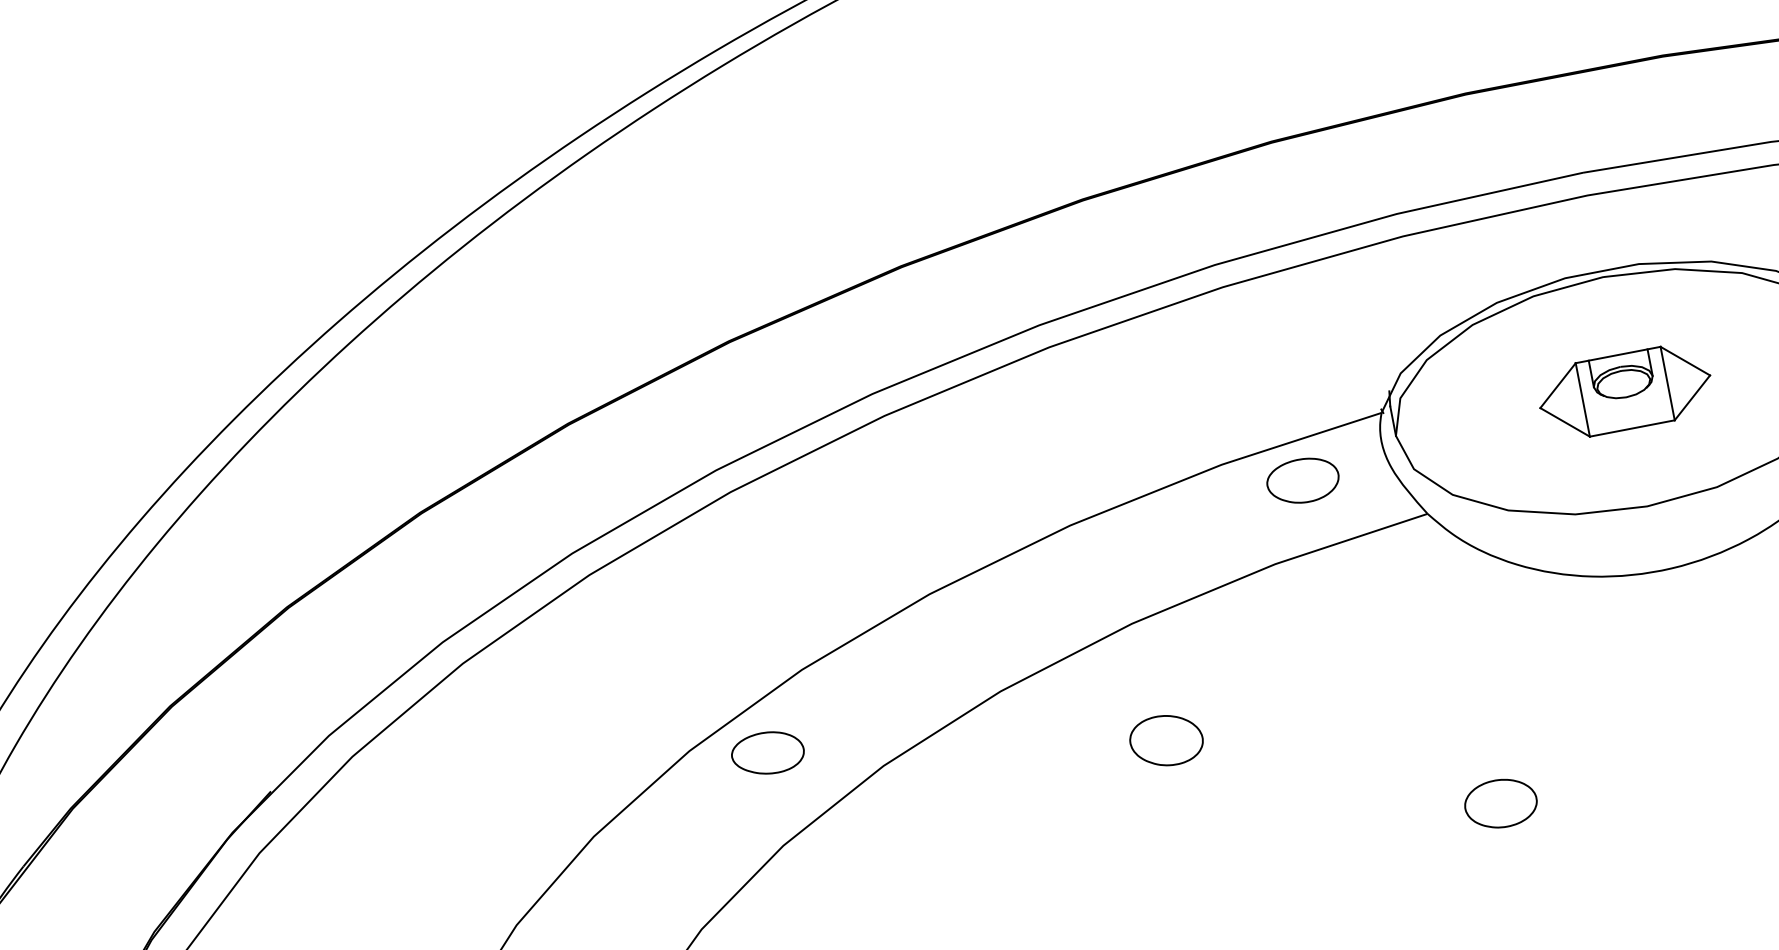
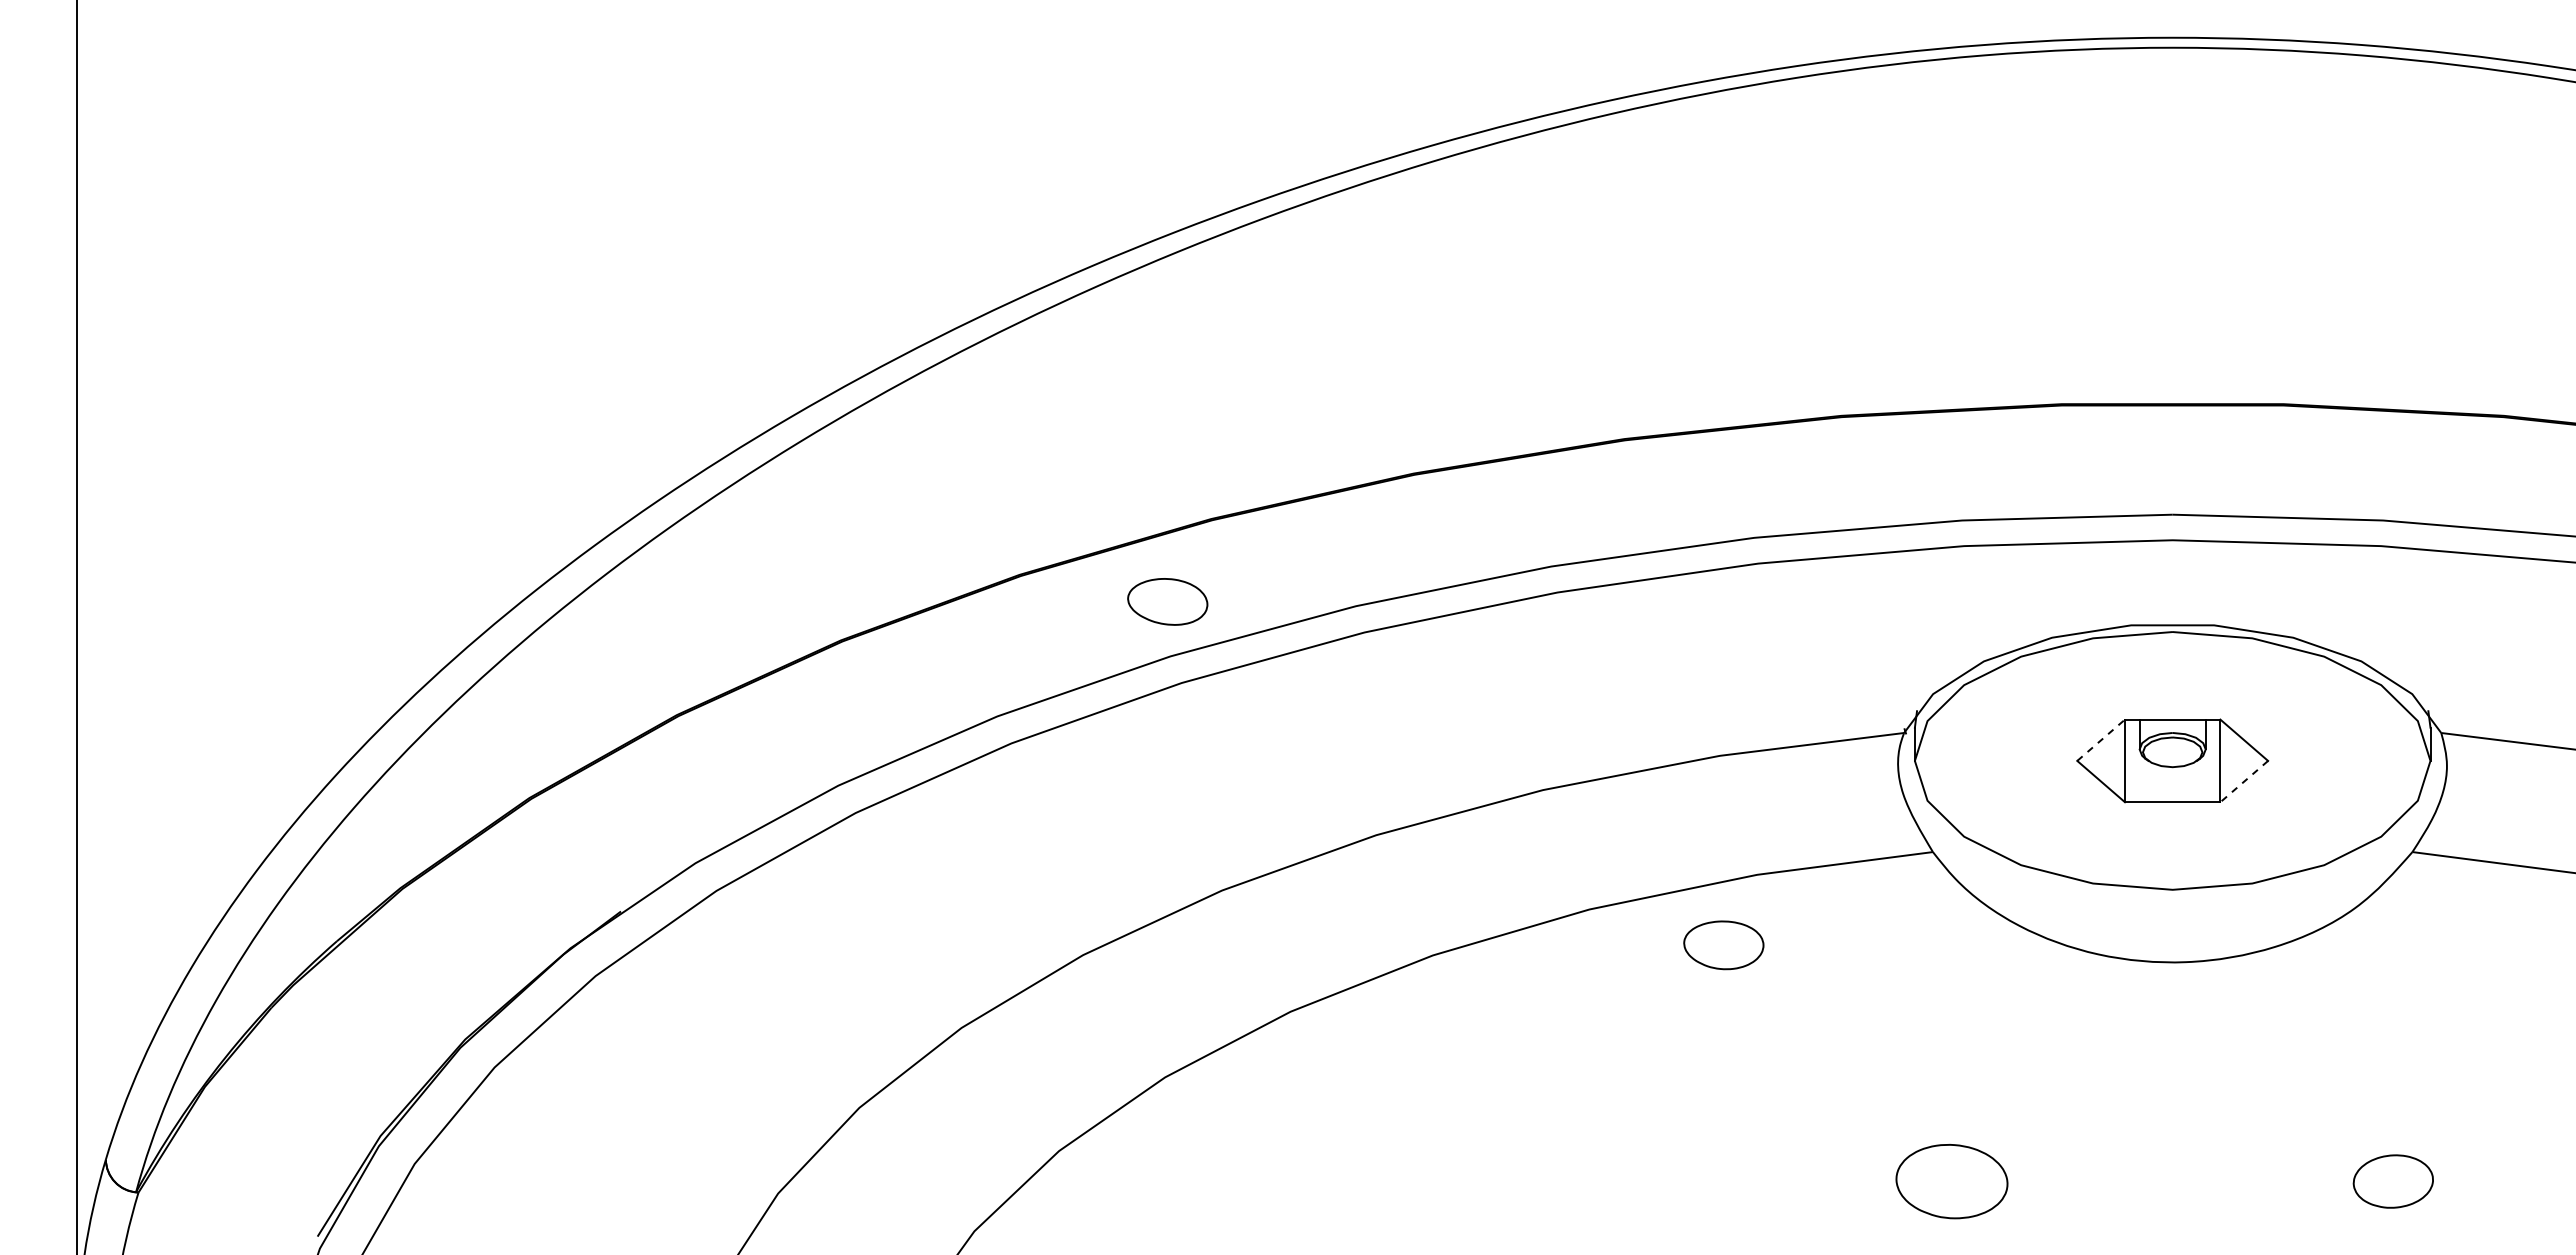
line: (1558, 385) -> (2101, 740), solid -> dashed
line: (1692, 397) -> (2244, 781), solid -> dashed
part: (1302, 481) -> (1723, 945), moved
part: (1166, 740) -> (1602, 1043), removed
part: (767, 752) -> (1167, 601), moved
part: (1500, 803) -> (1951, 1181), size x1.4

